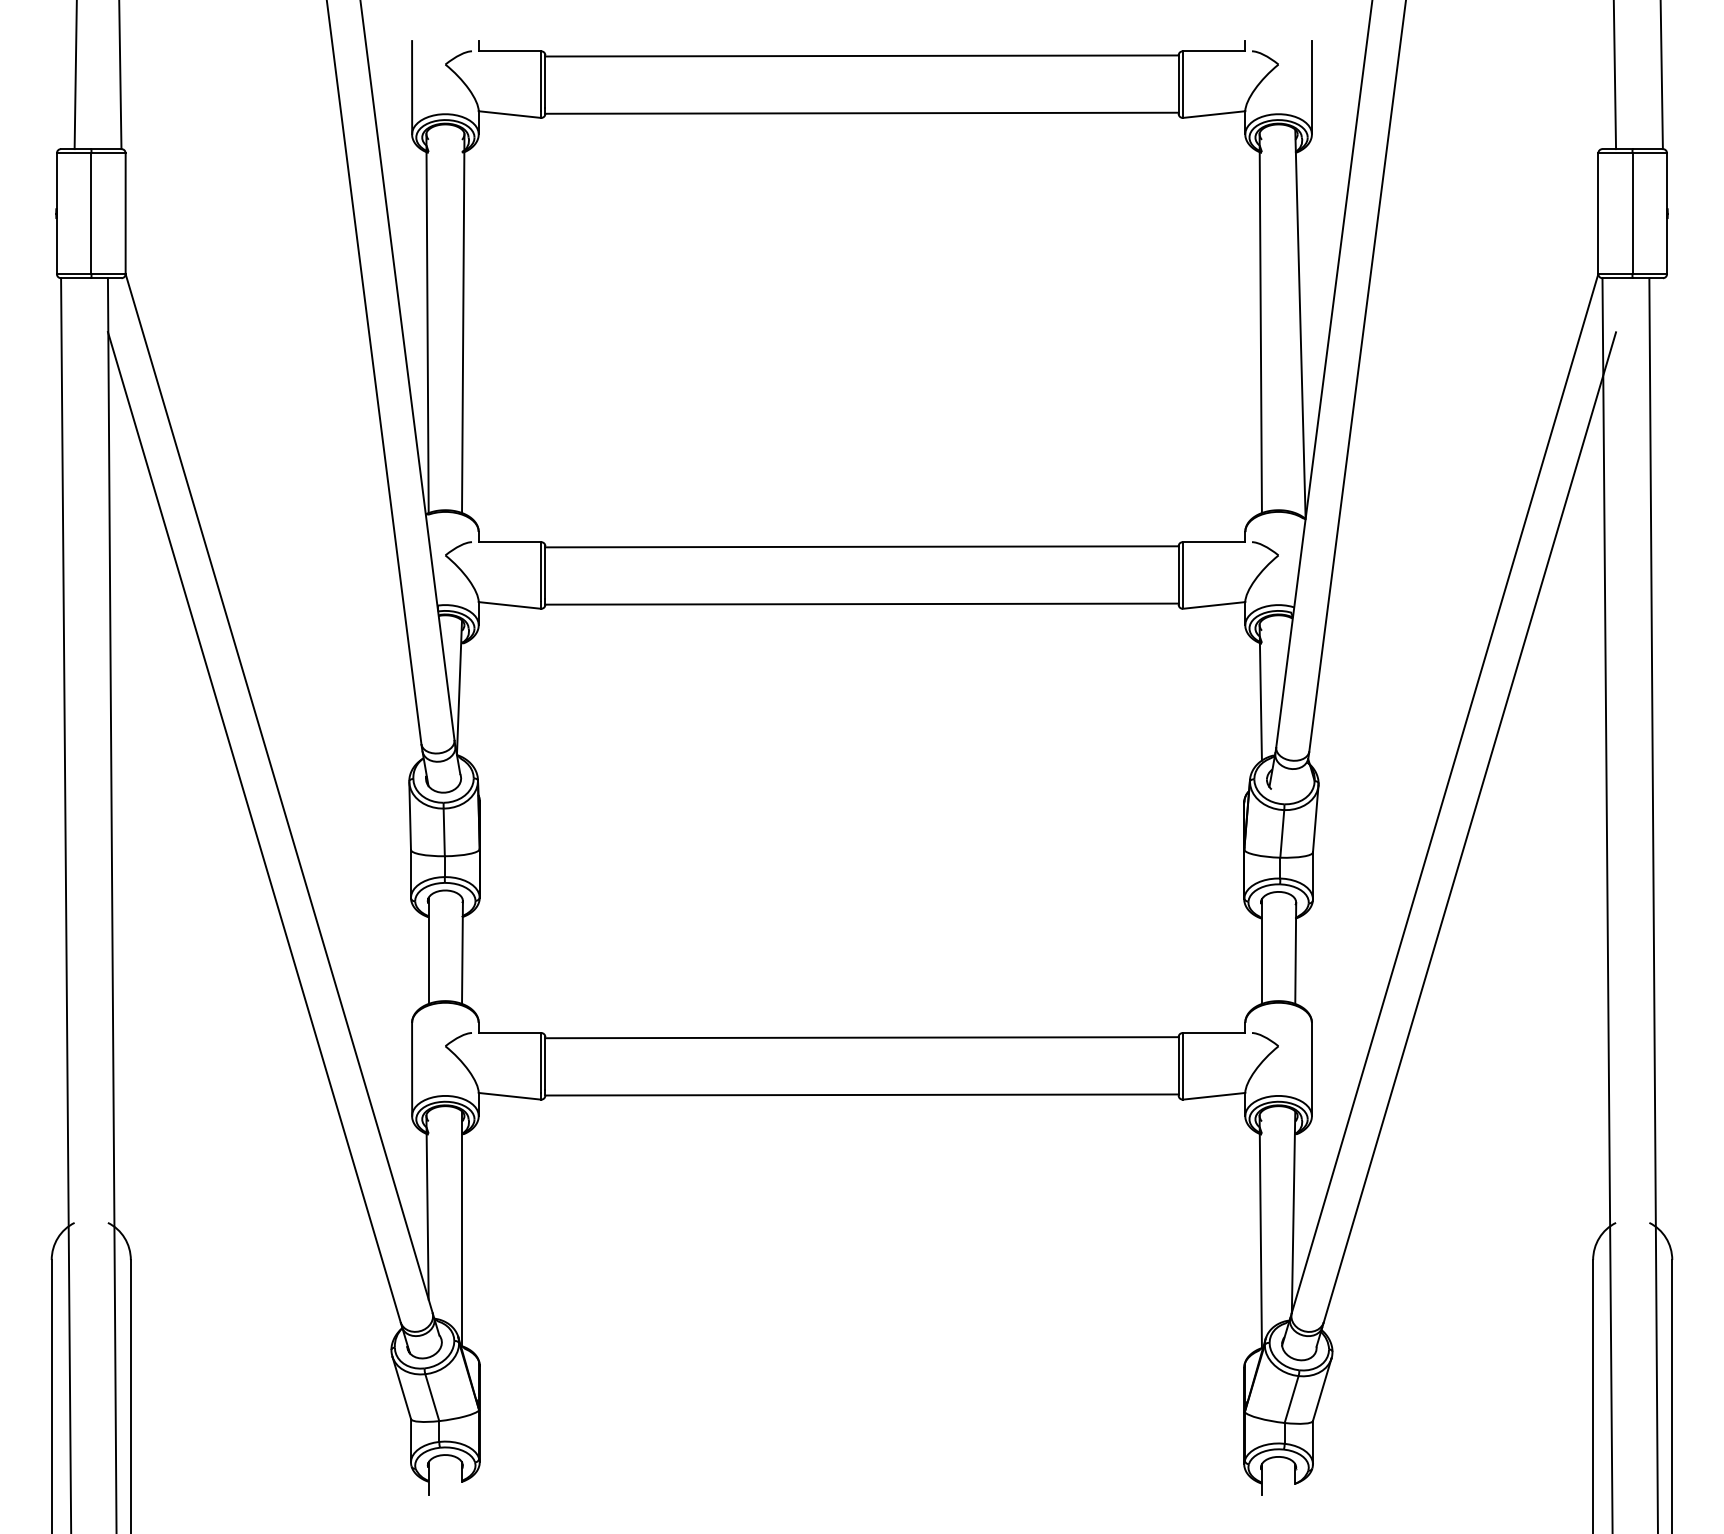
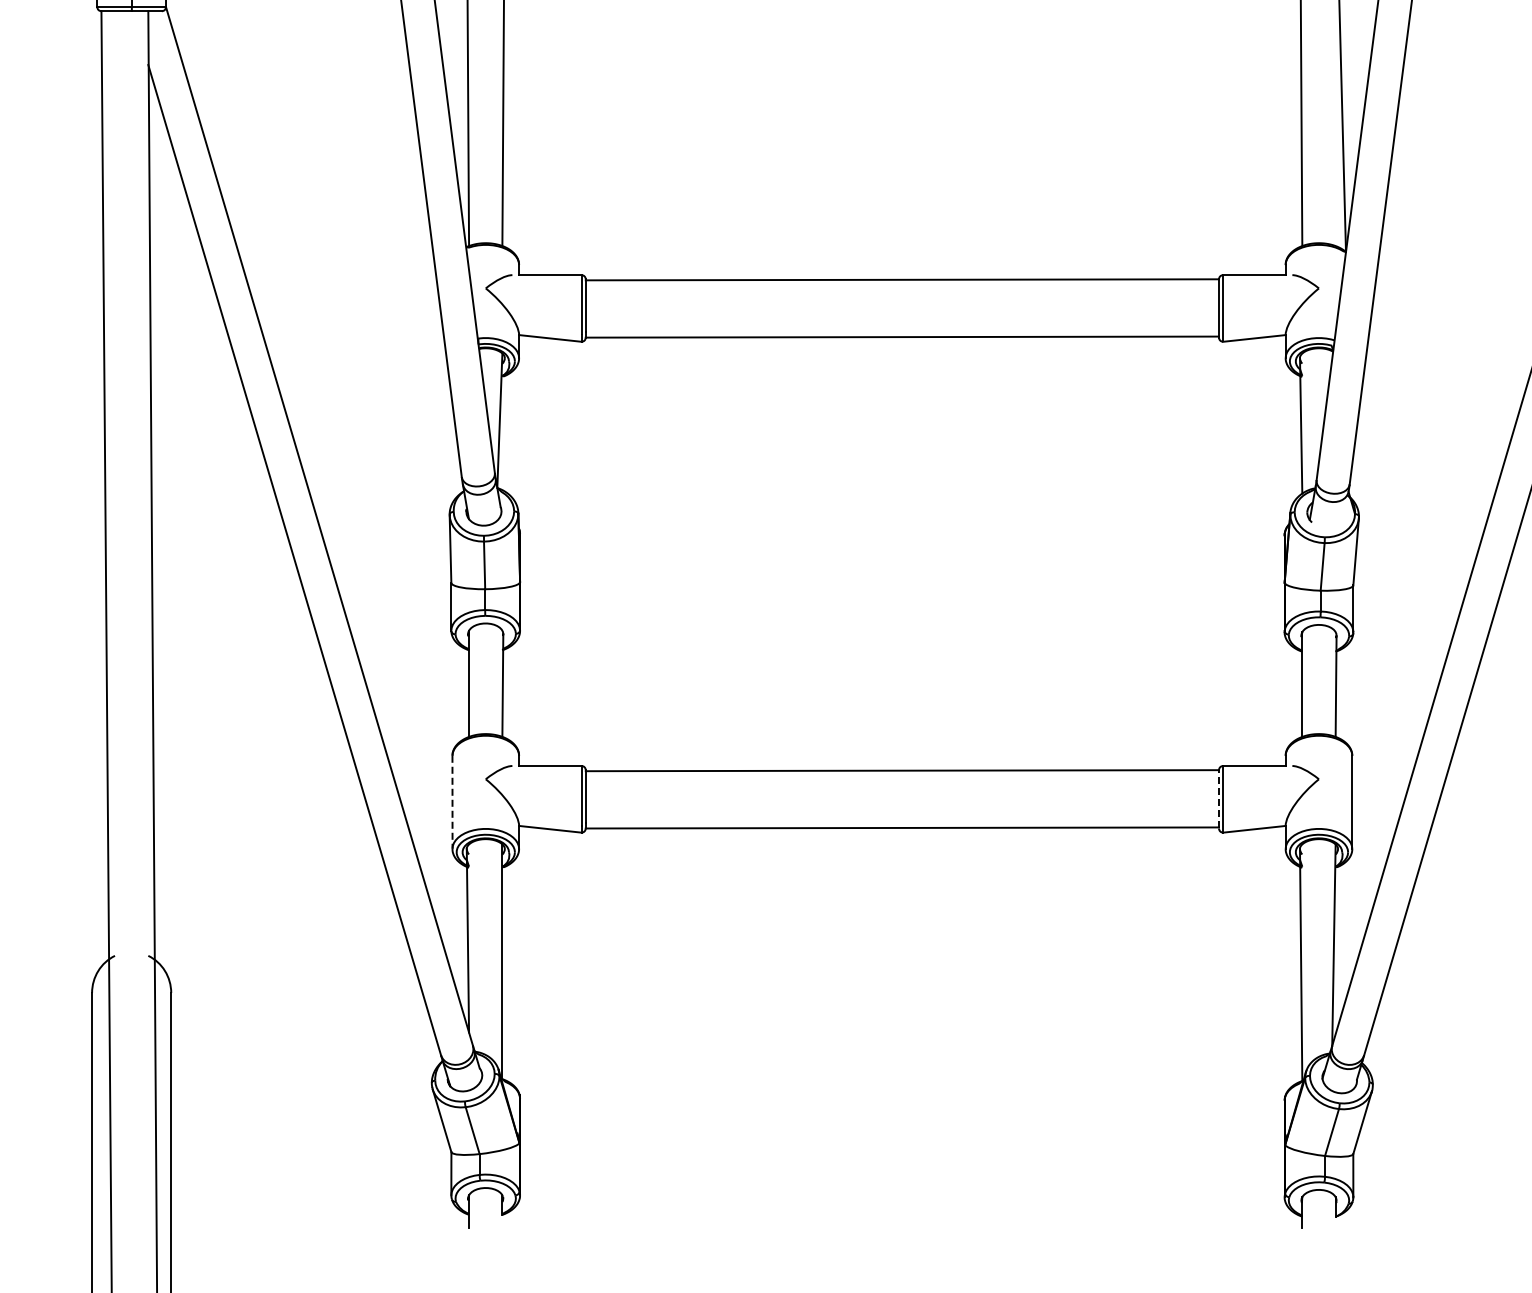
line: (1178, 1065) -> (1218, 798), solid -> dashed
line: (412, 1069) -> (452, 802), solid -> dashed

